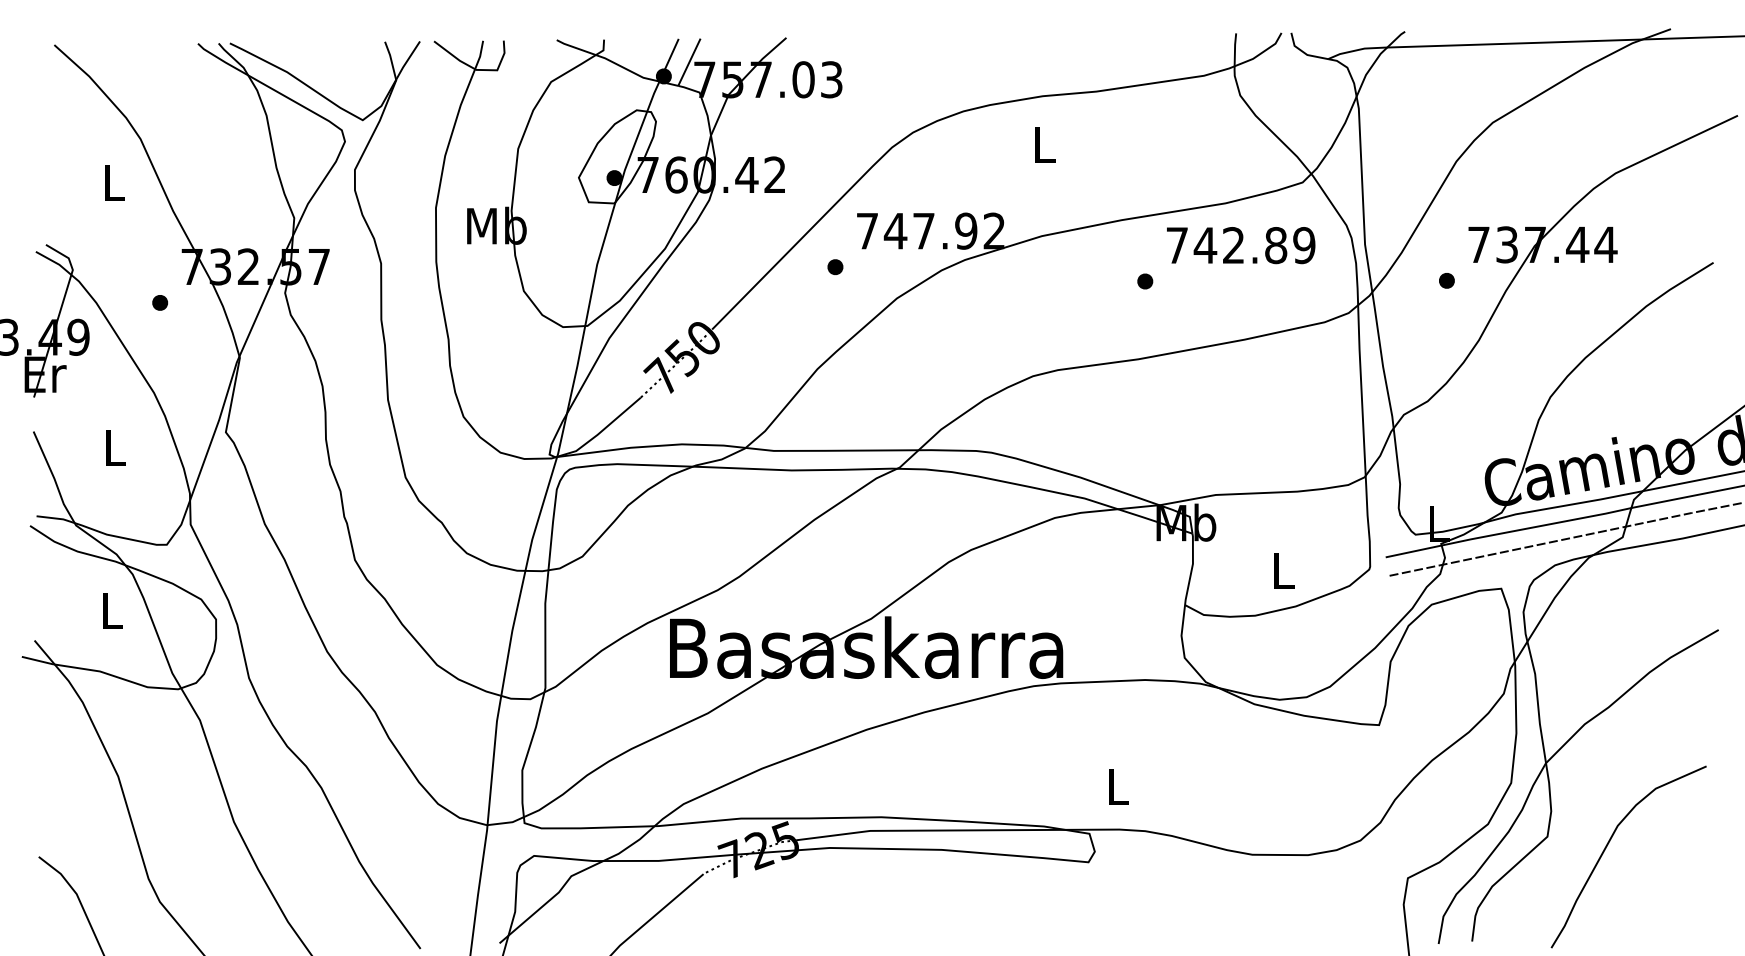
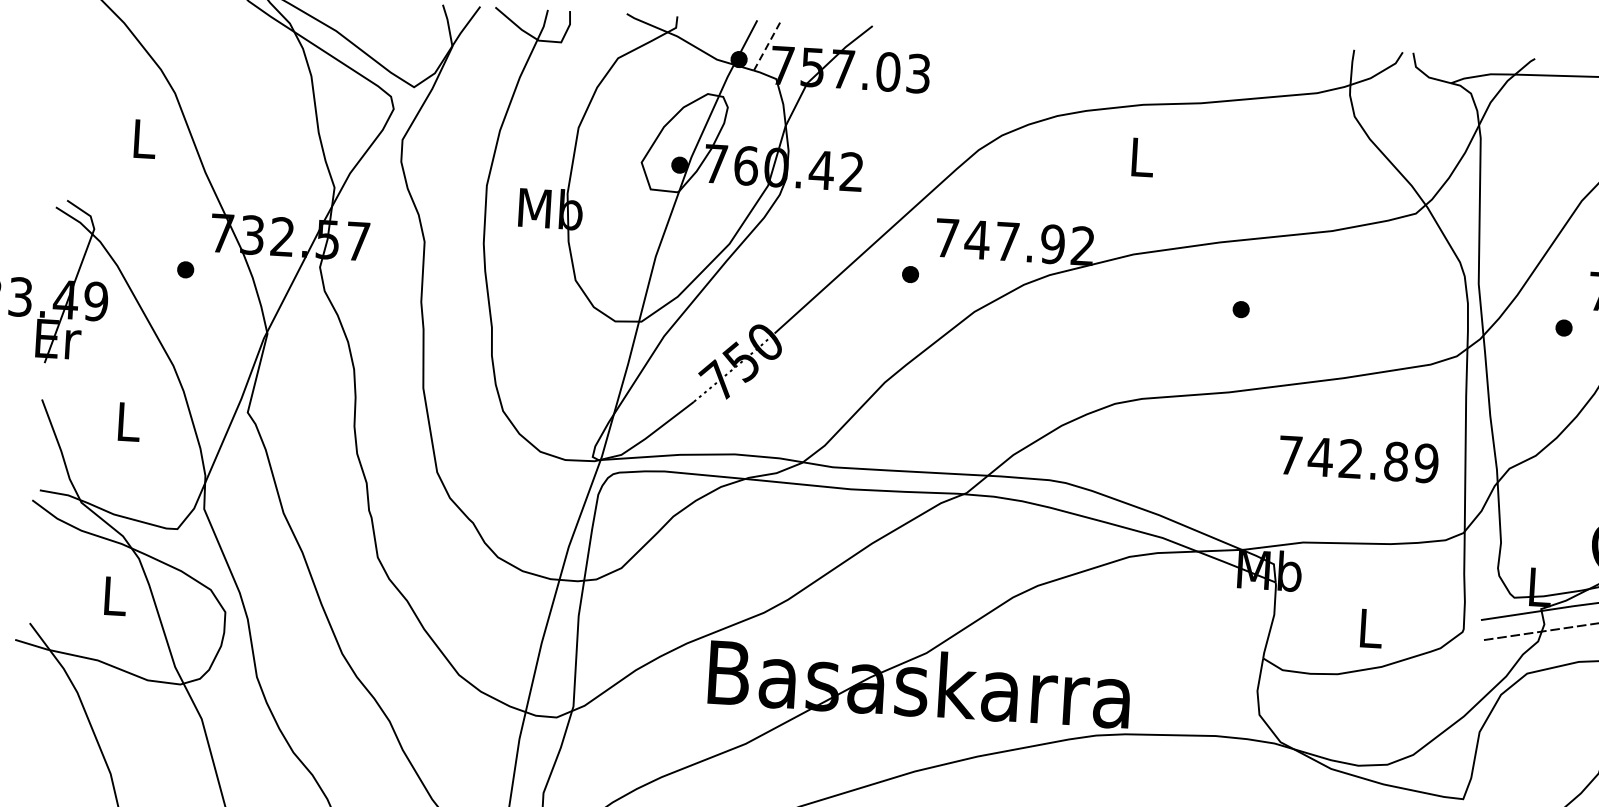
line: (689, 61) -> (767, 45), solid -> dashed
text: (1241, 245) -> (1359, 459), moved

